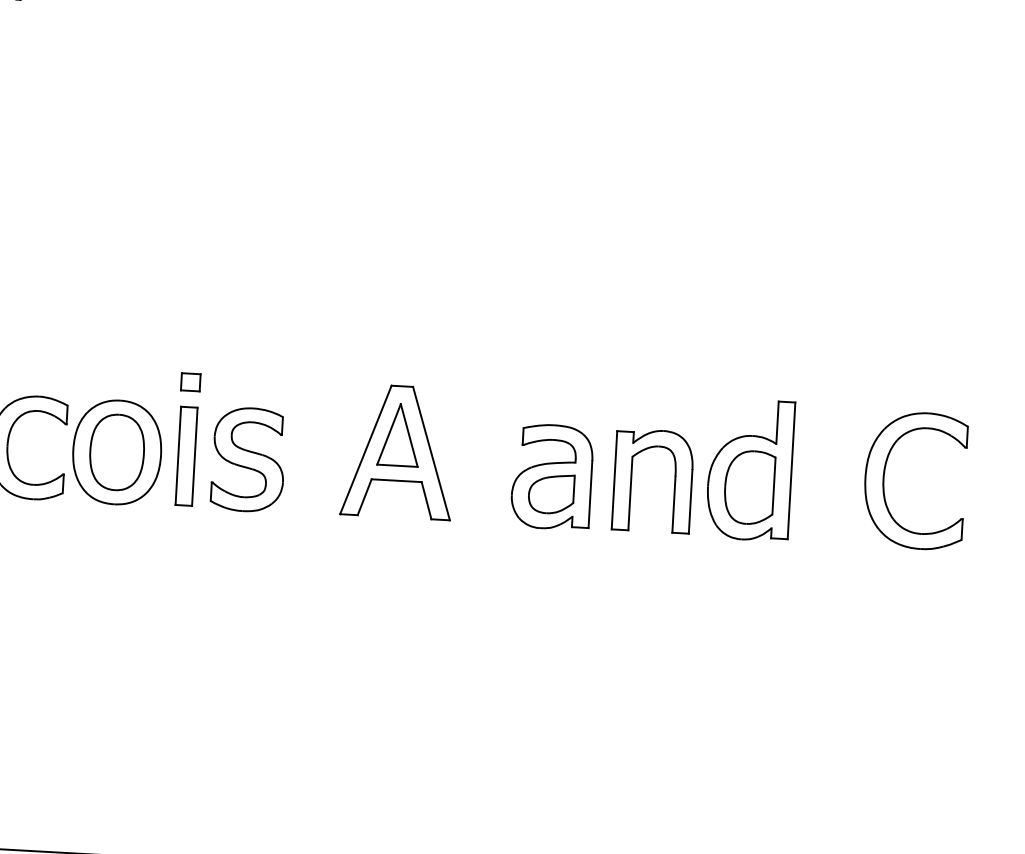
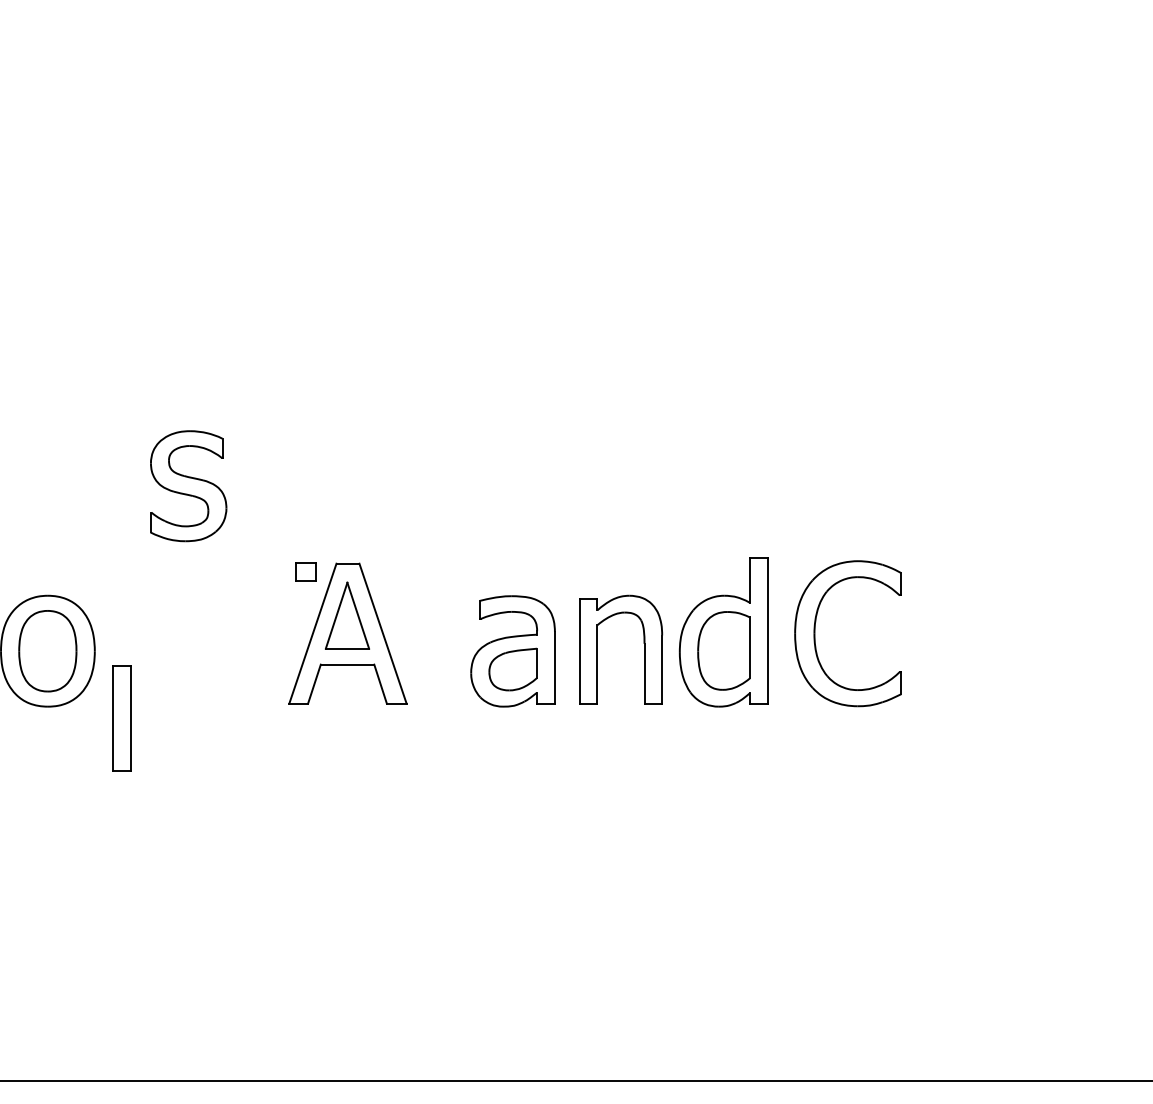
part: (190, 381) -> (305, 571), moved
part: (185, 456) -> (121, 718), moved
part: (248, 460) -> (188, 486), moved
part: (884, 478) -> (815, 633), moved

